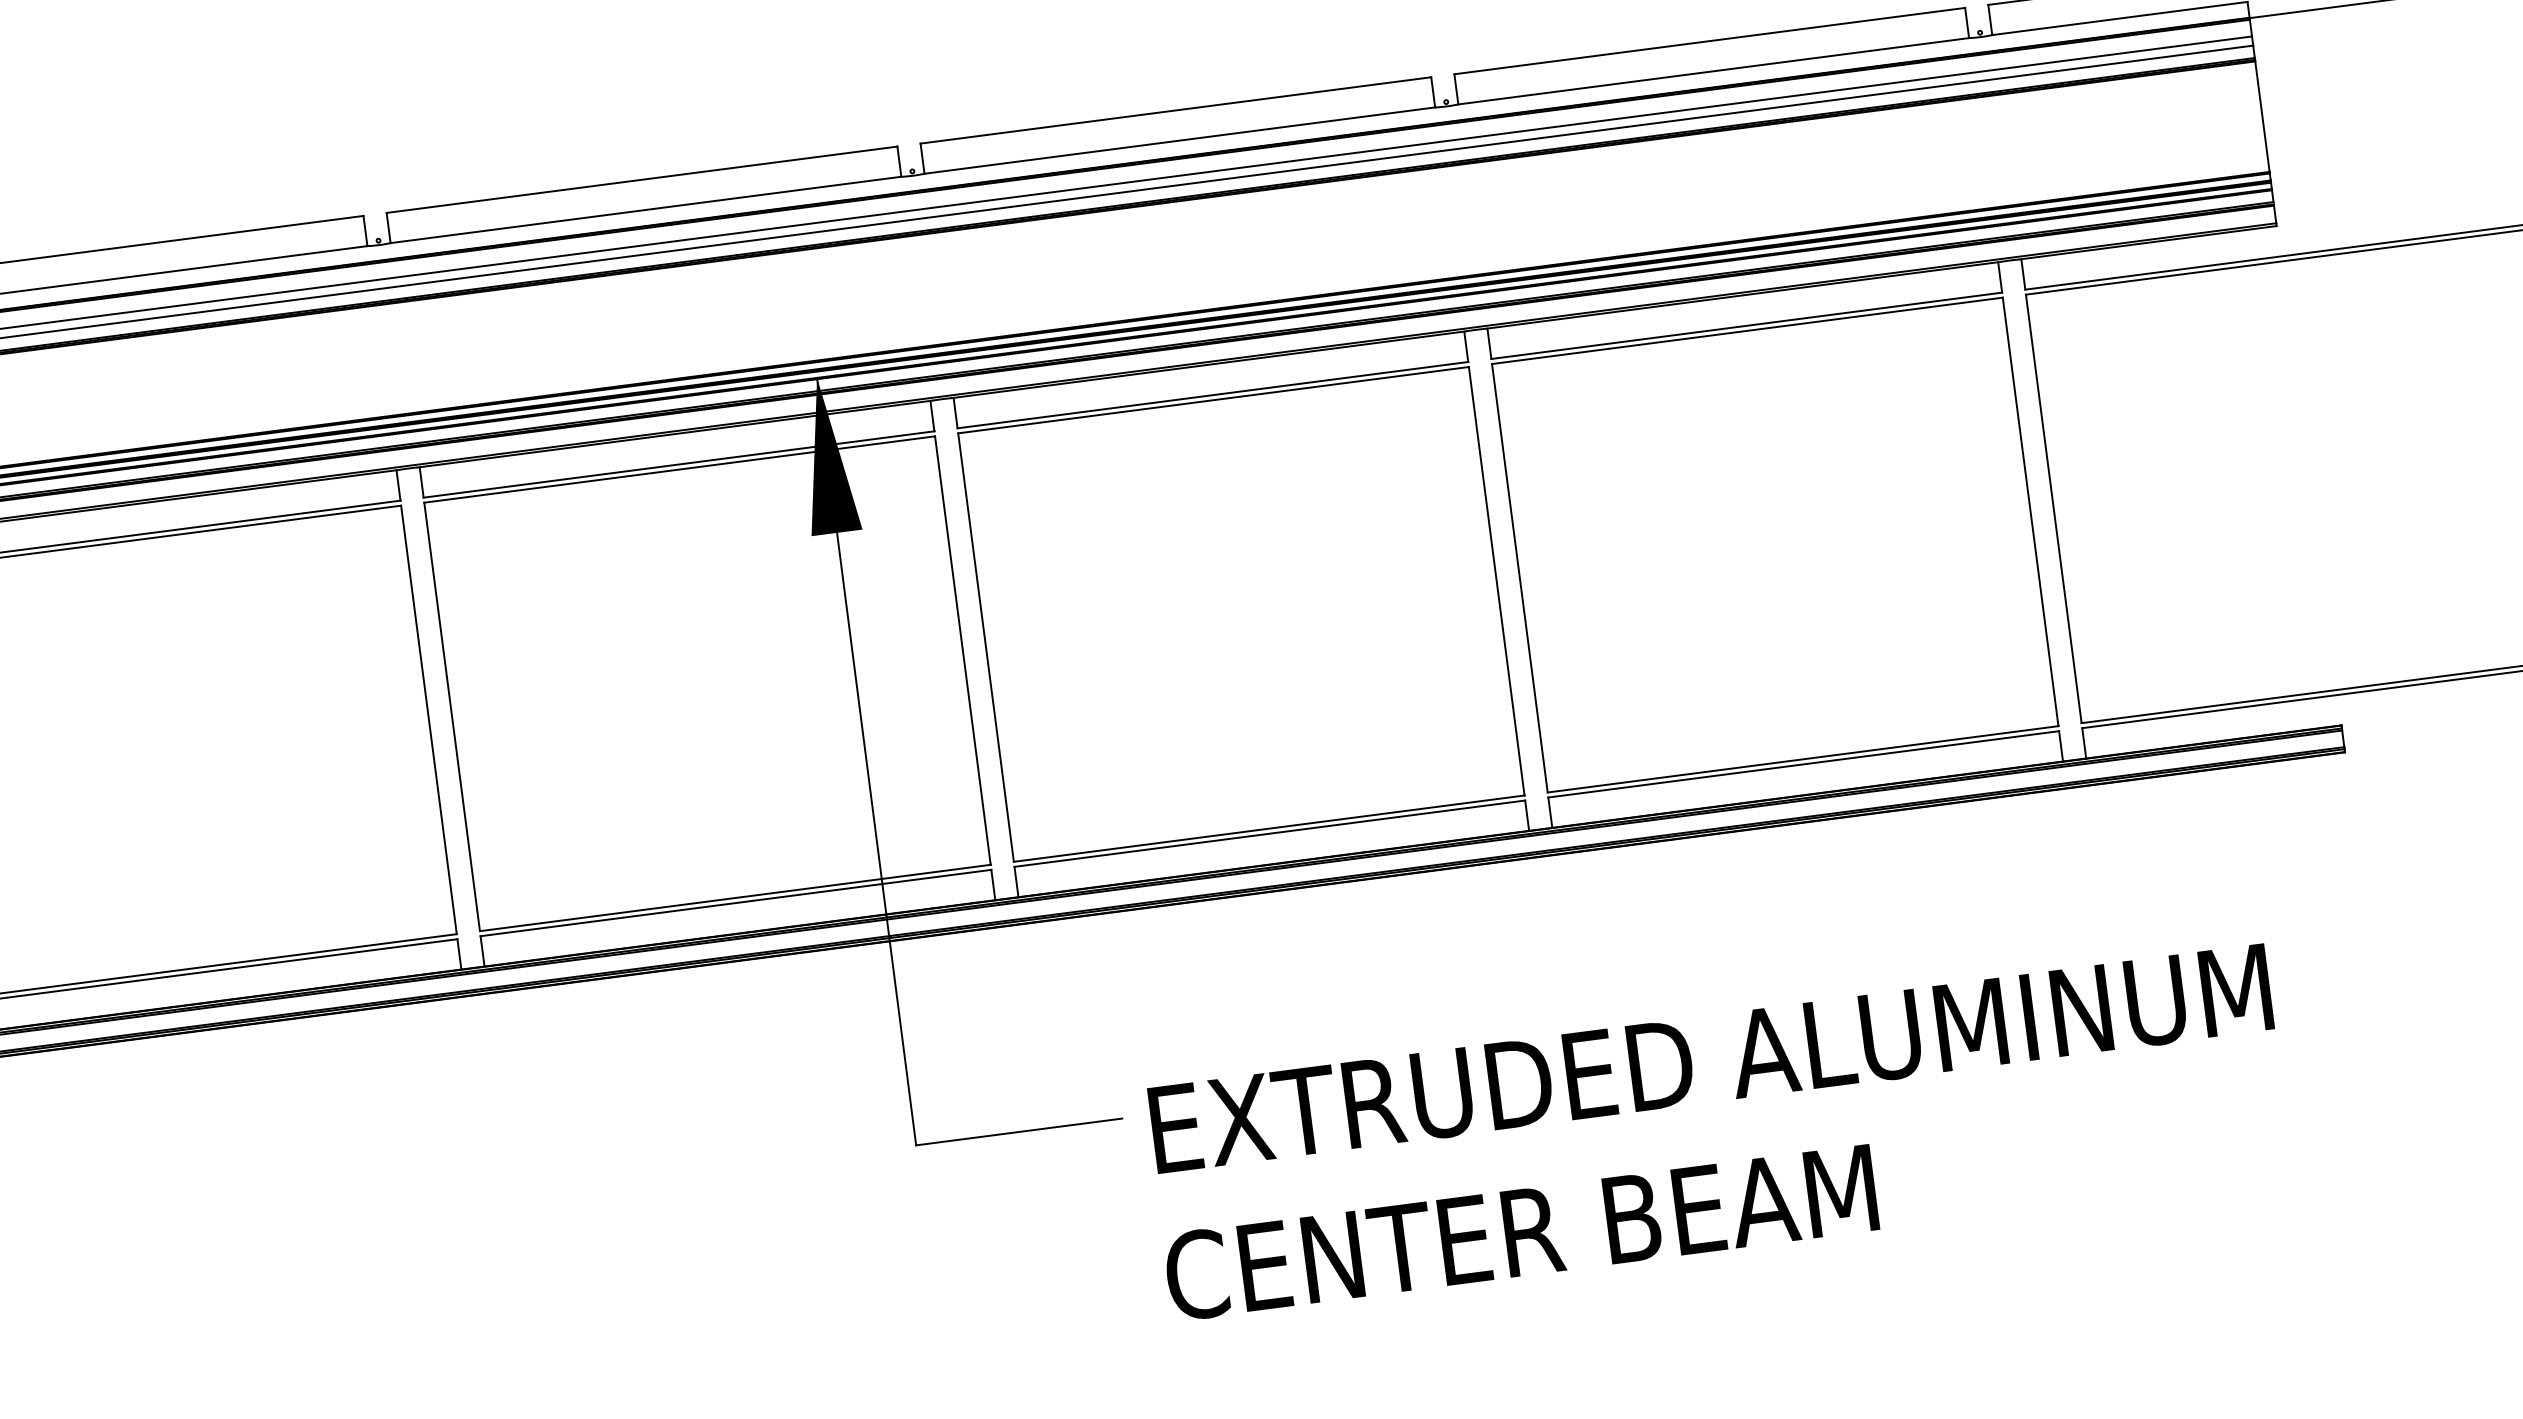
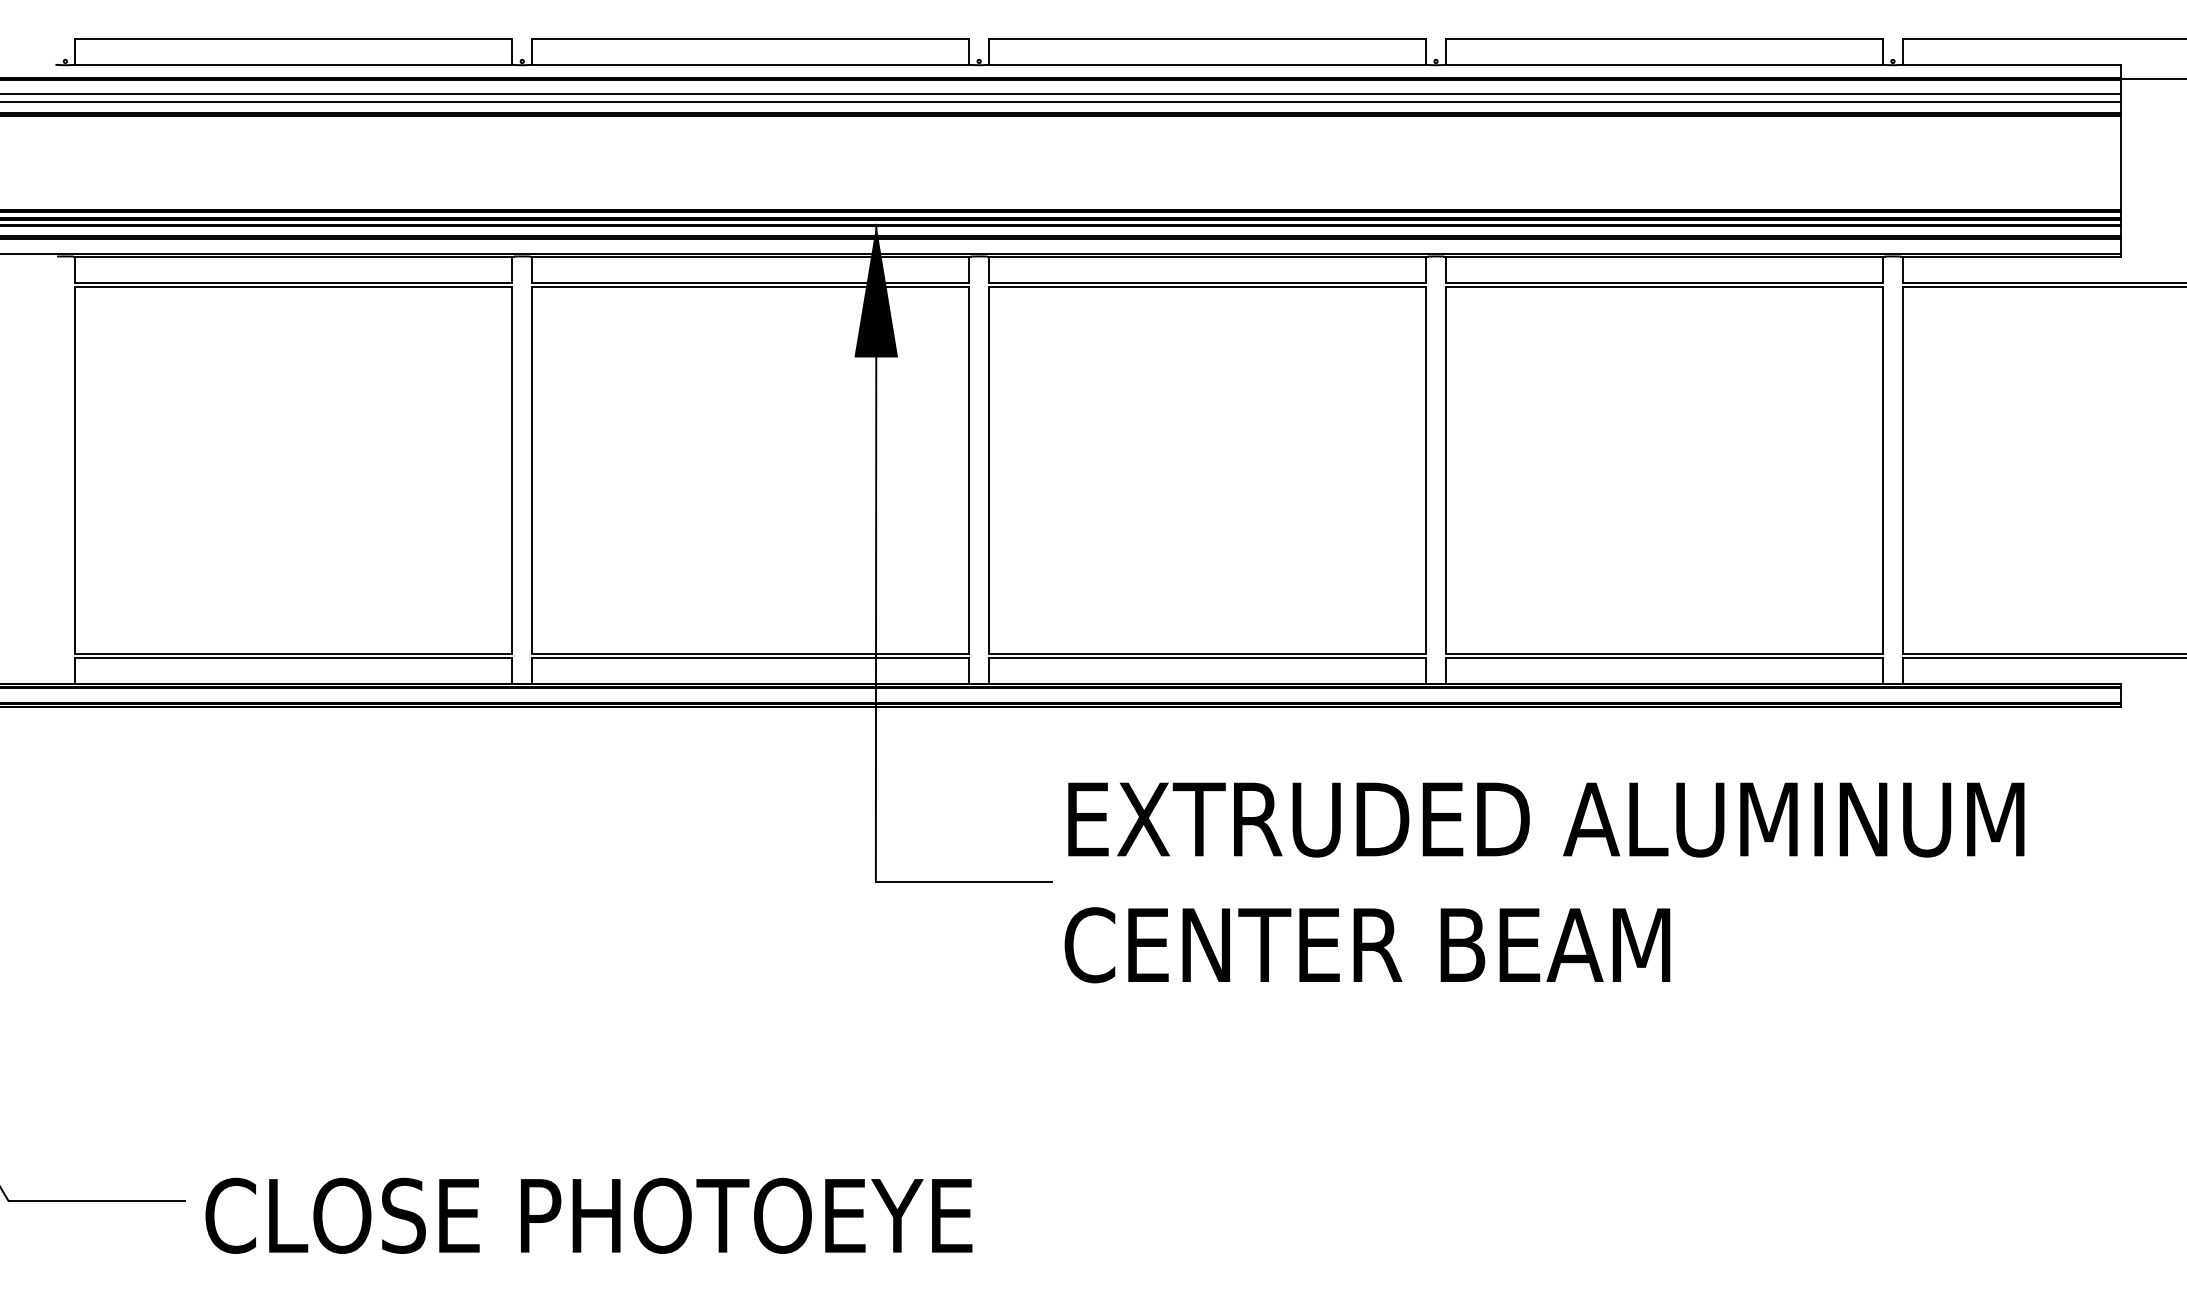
text: (1718, 1132) -> (1544, 882), moved

